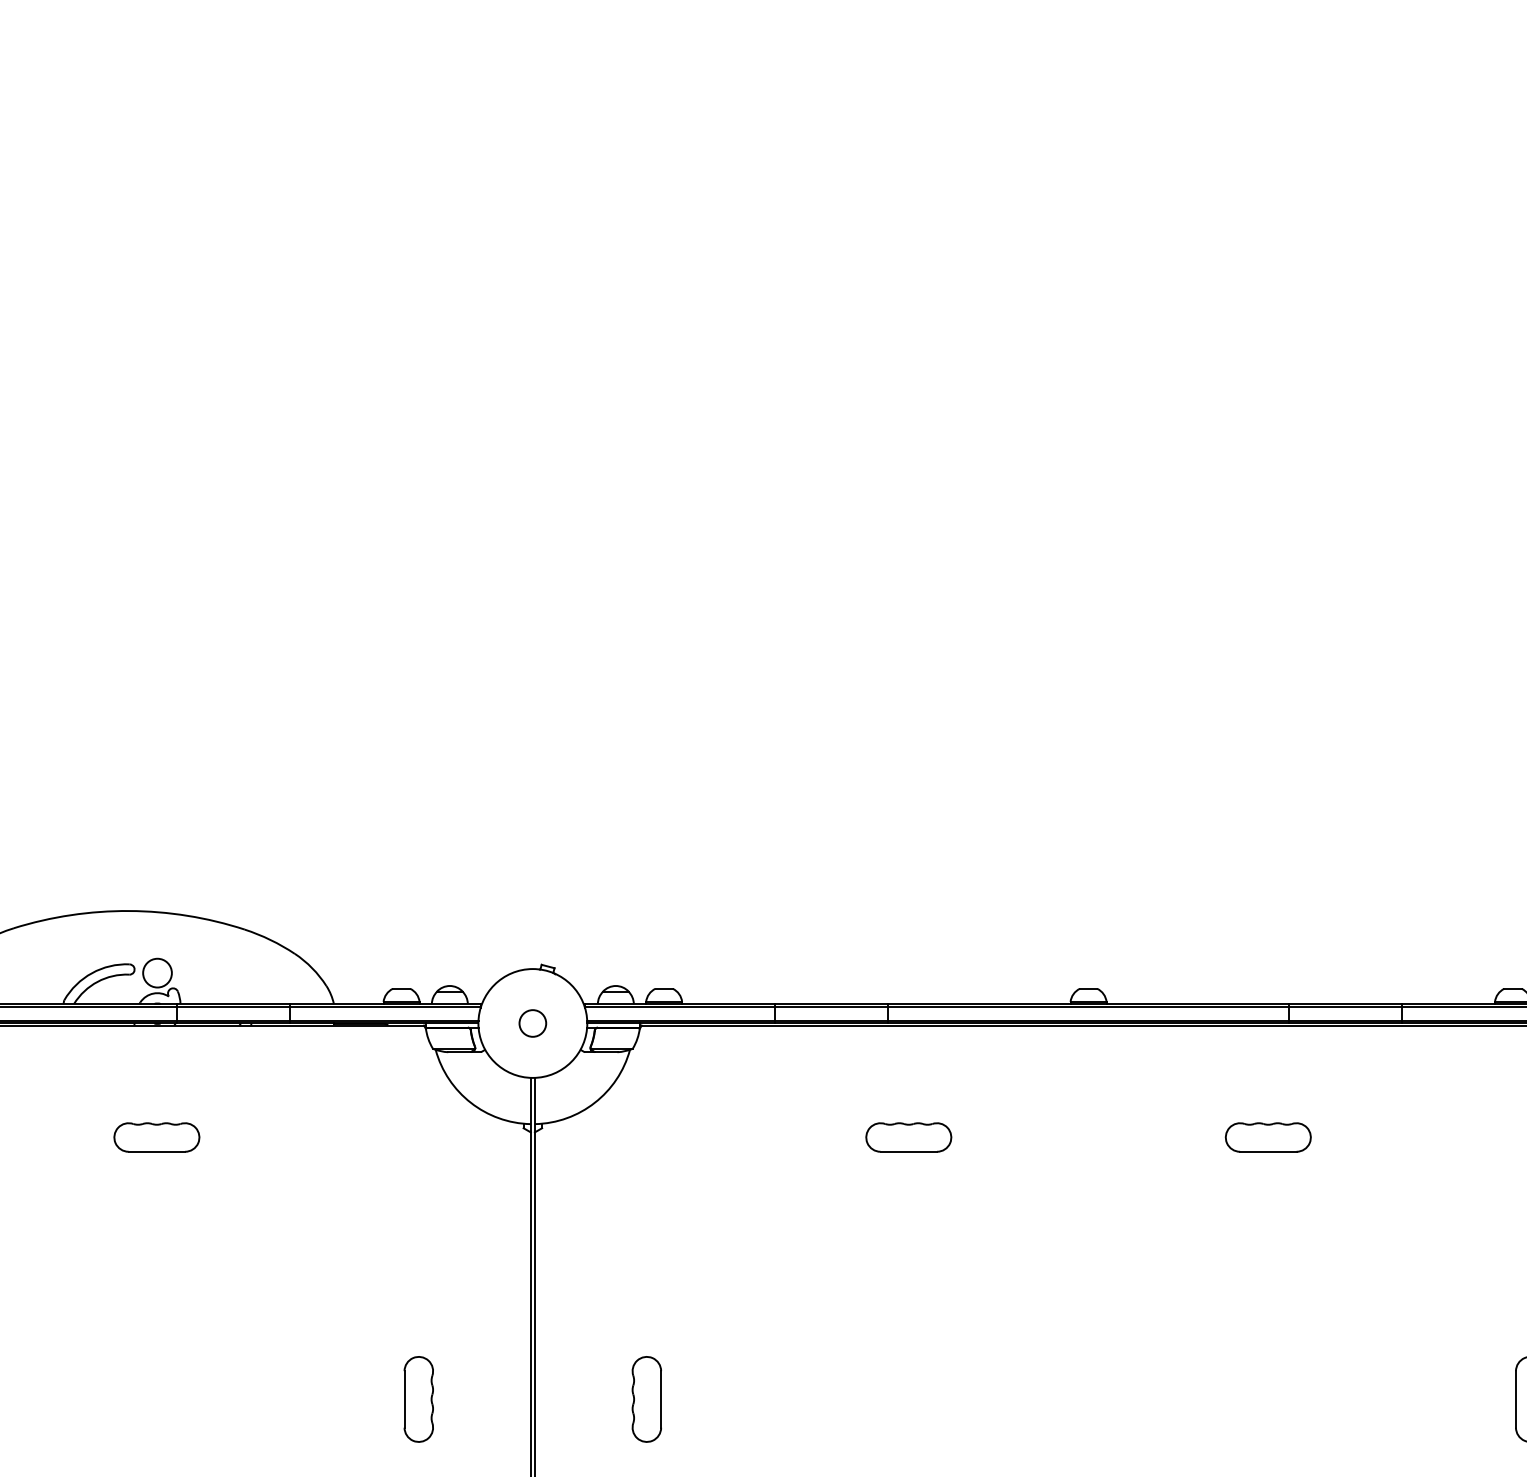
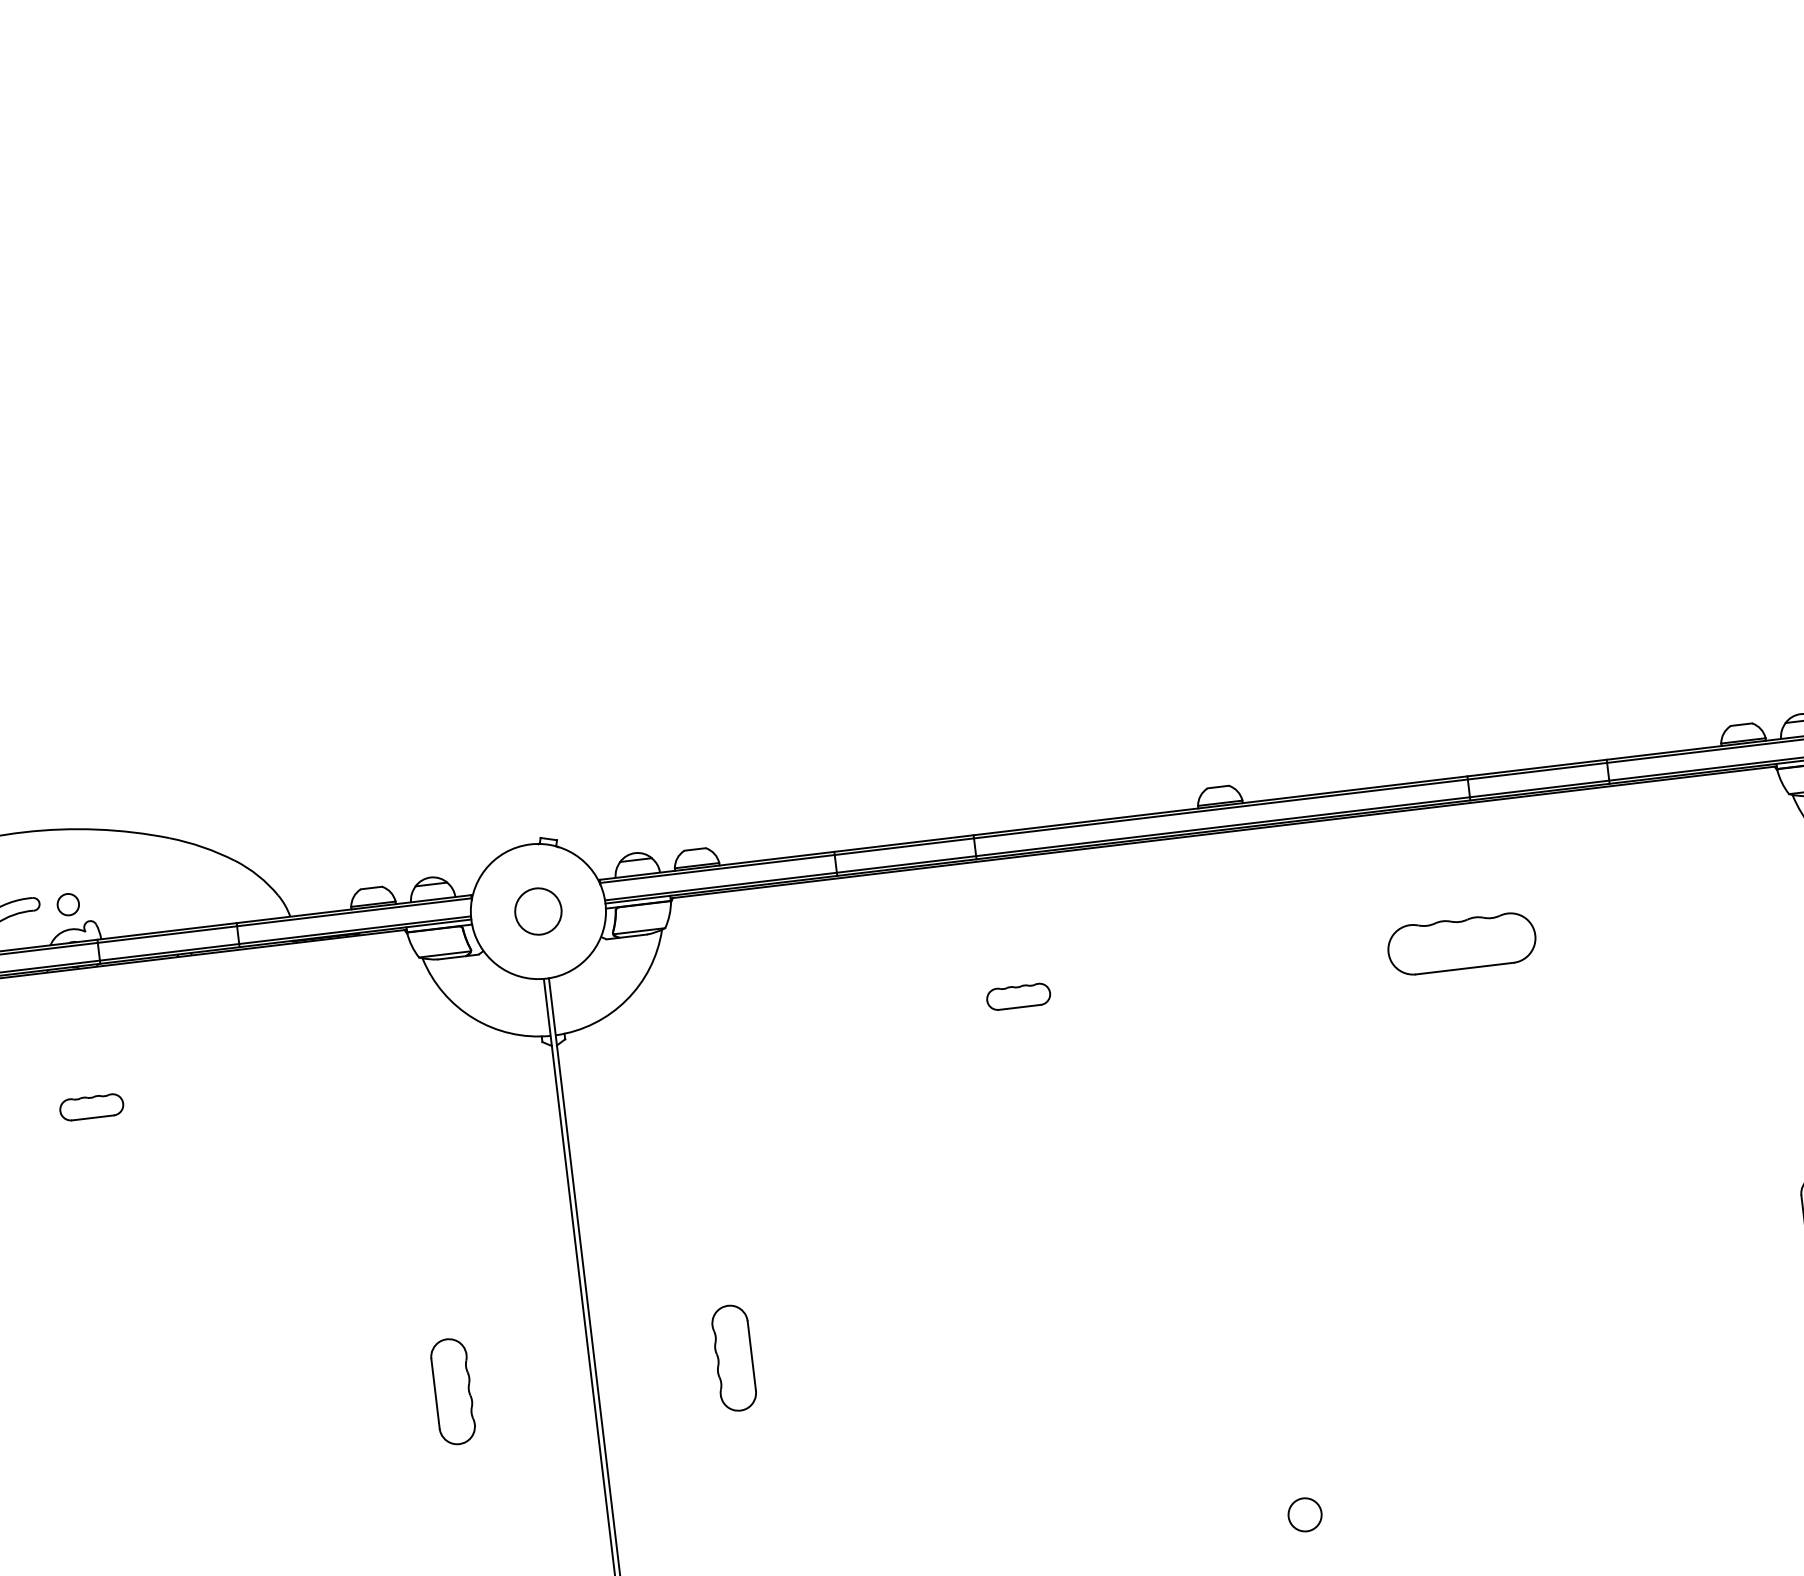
circle: (157, 972) -> (68, 903), size x0.6
circle: (532, 1023) -> (537, 911), size x1.4
part: (156, 1137) -> (91, 1107), size x0.6
part: (908, 1137) -> (1018, 996), size x0.6
part: (1267, 1137) -> (1460, 944), size x1.4

